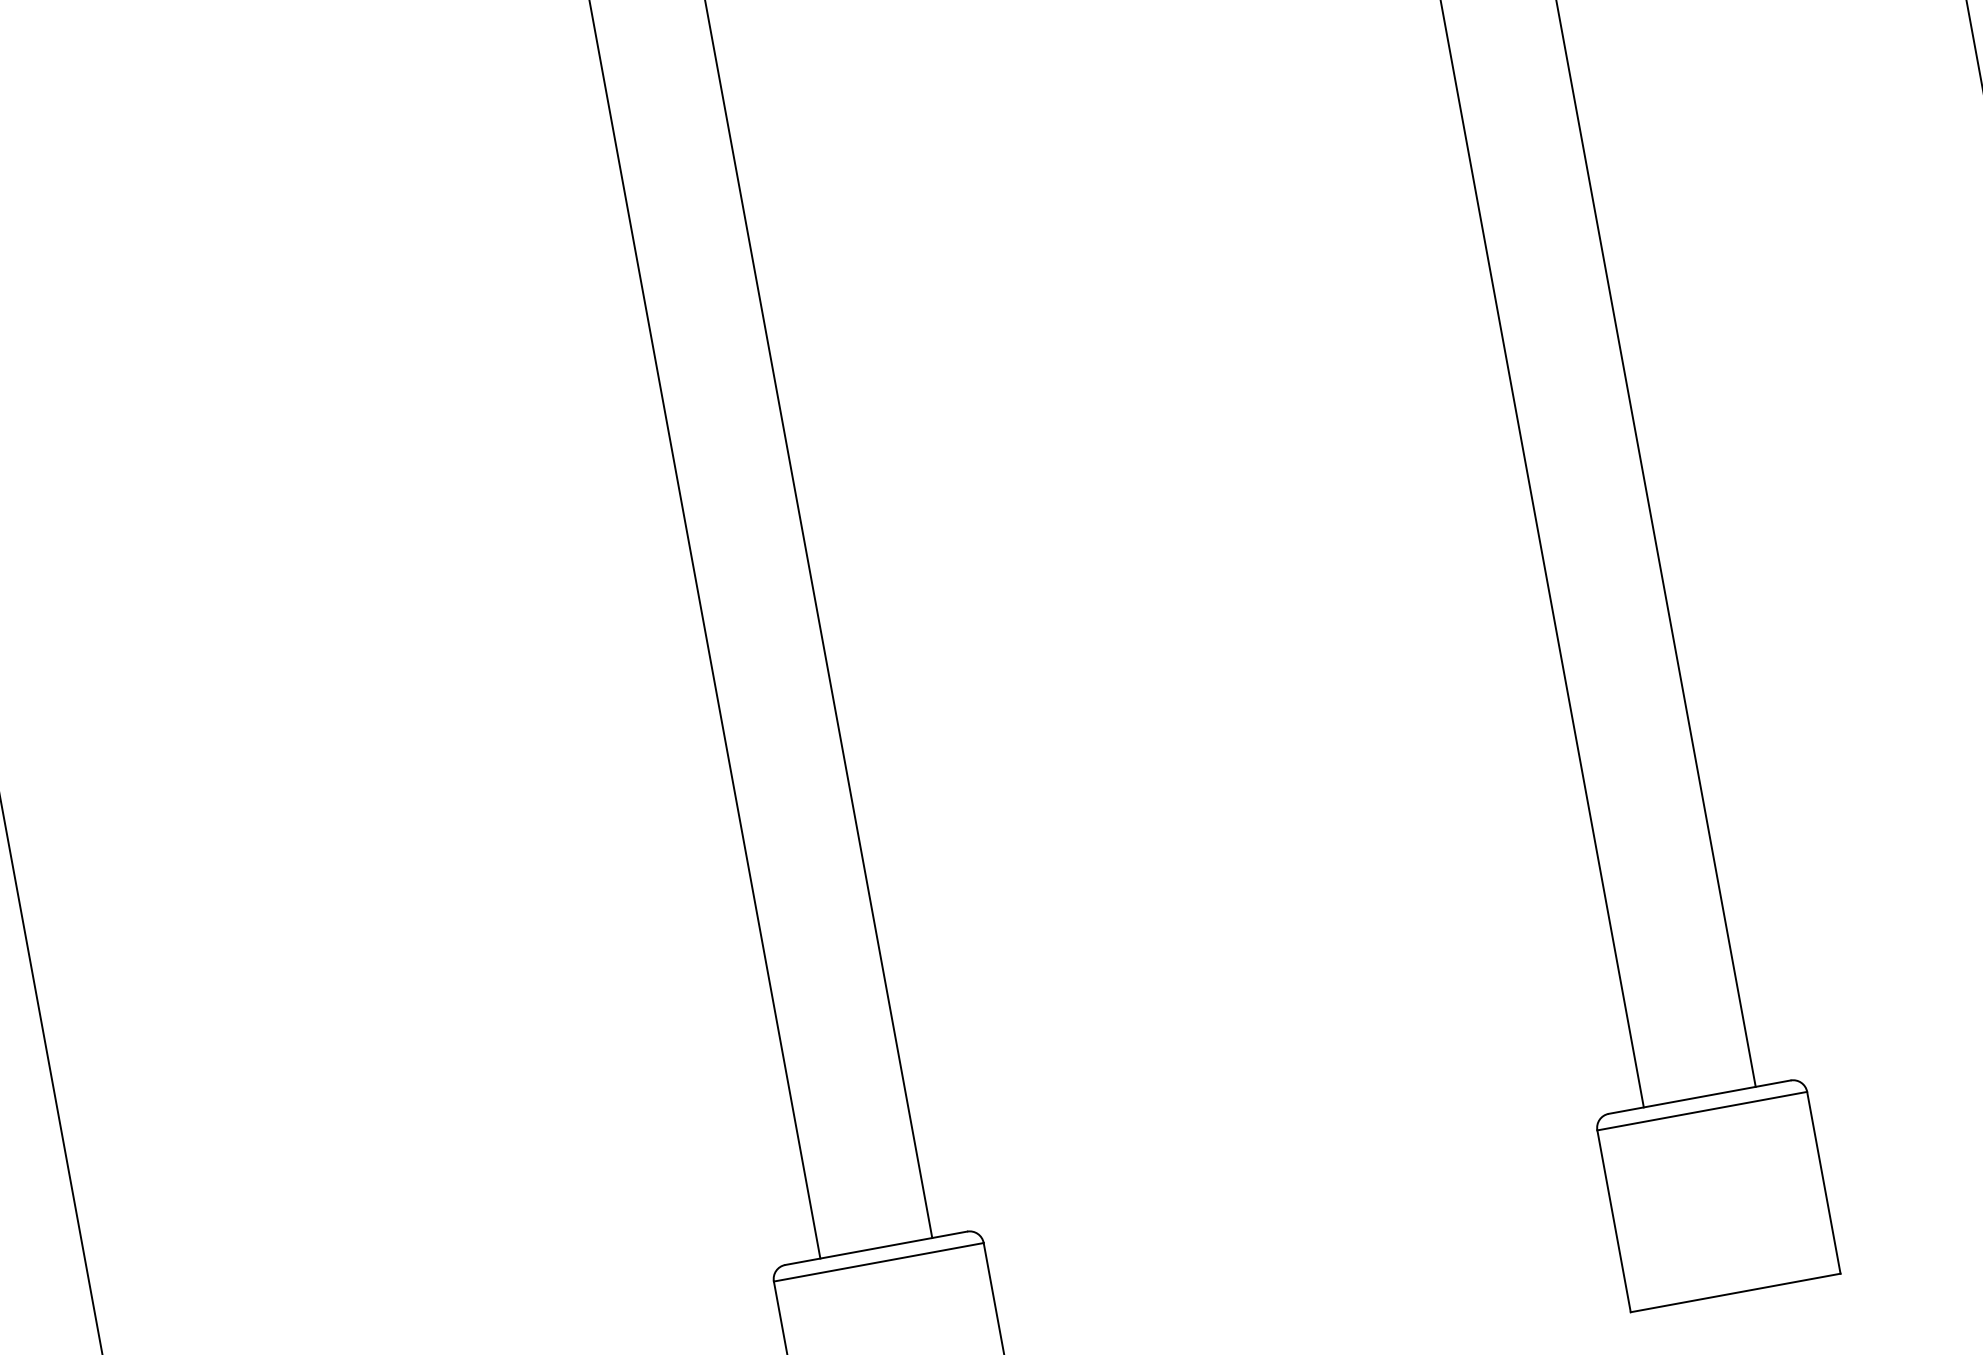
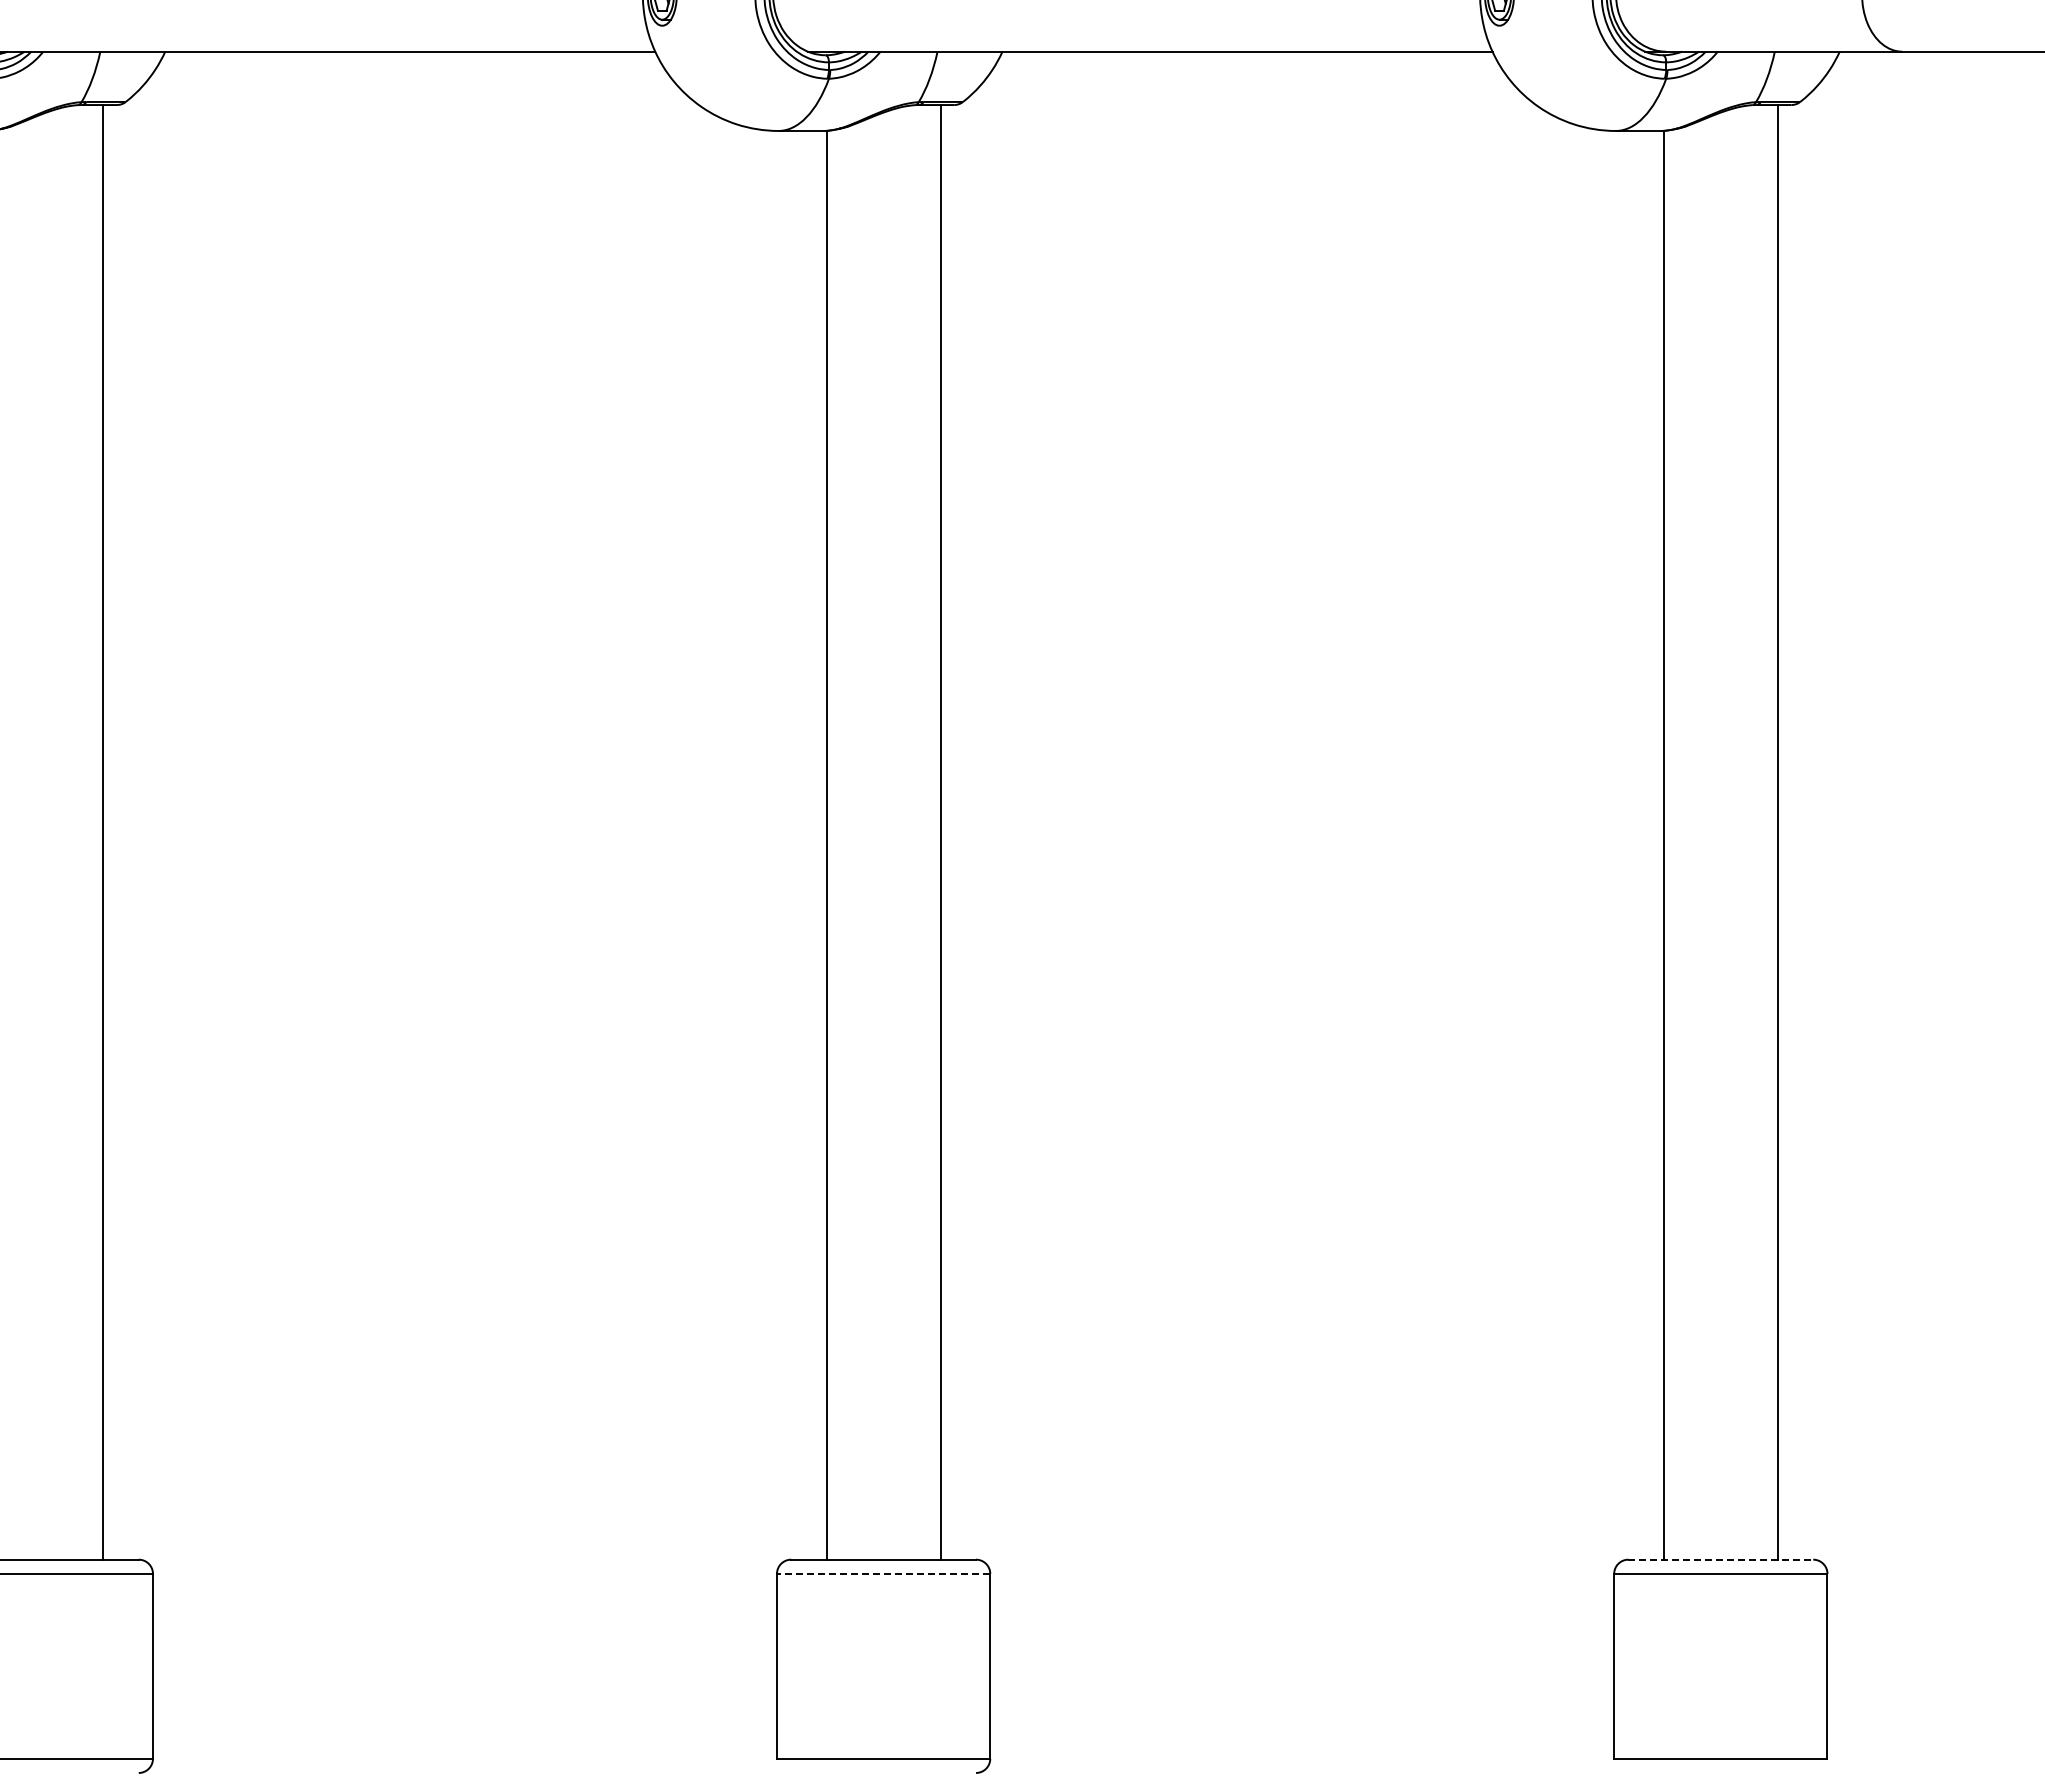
line: (1700, 1096) -> (1721, 1559), solid -> dashed
line: (878, 1261) -> (883, 1573), solid -> dashed

